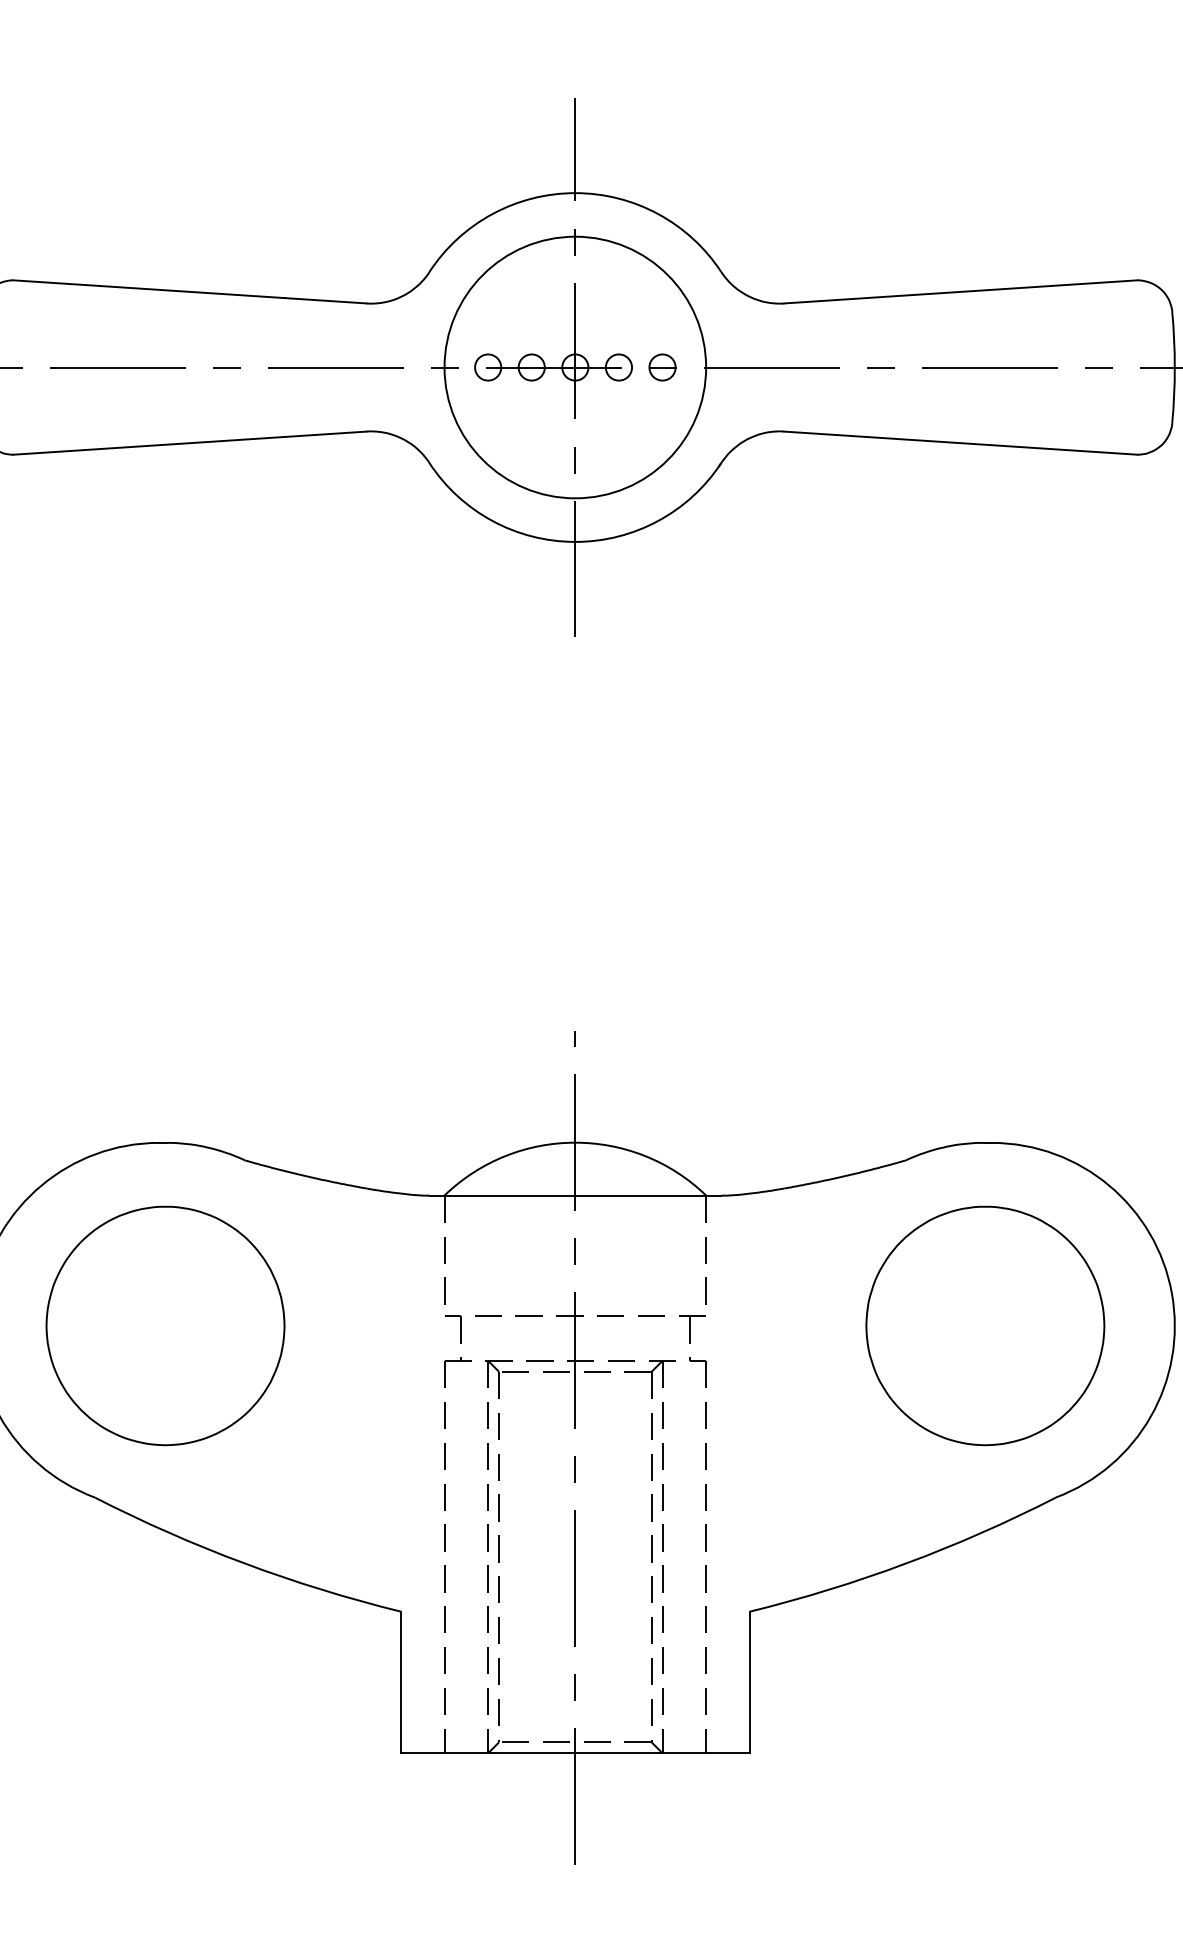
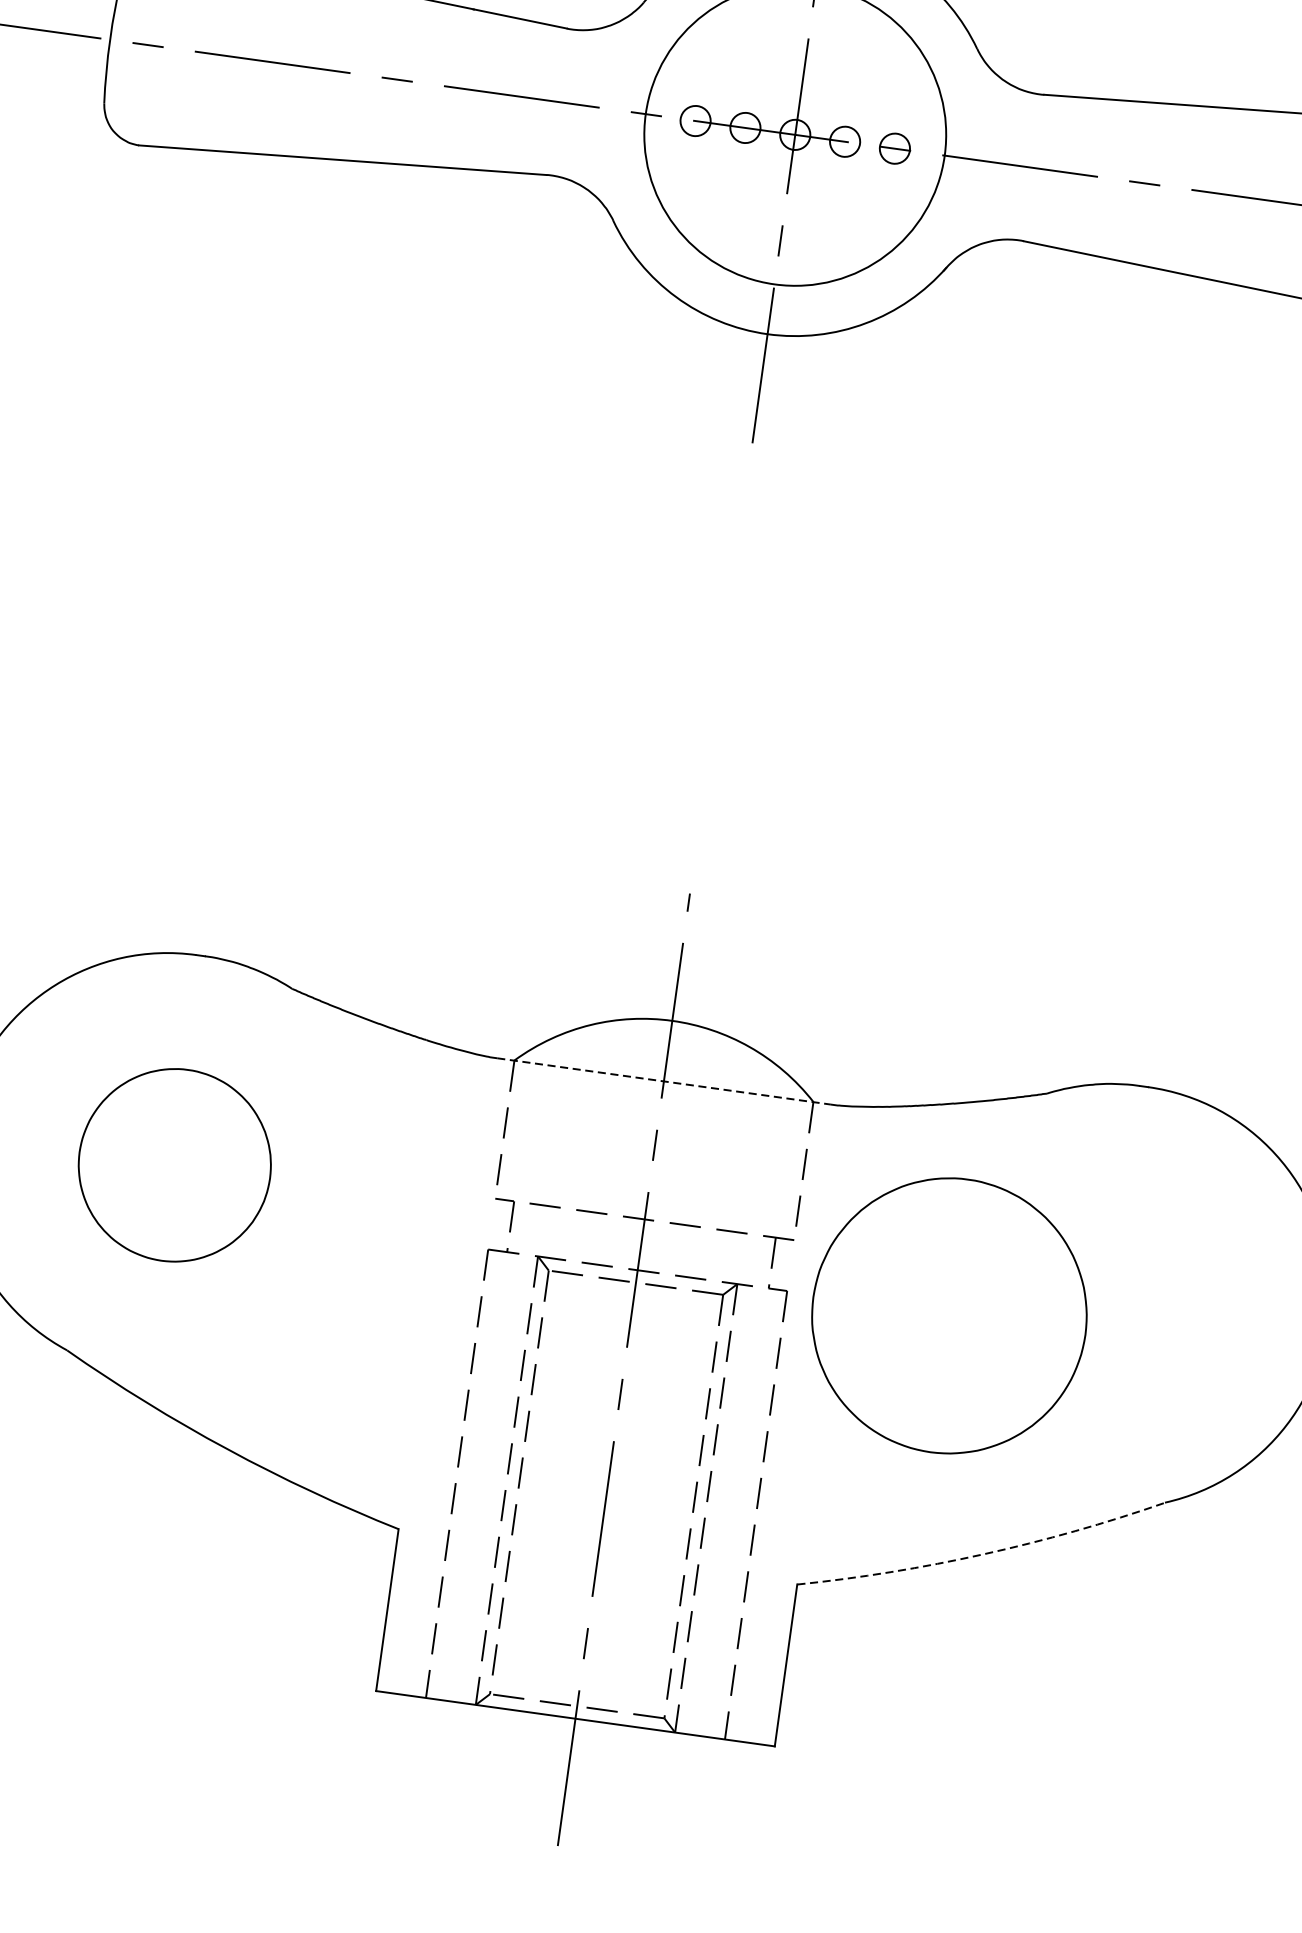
line: (575, 1195) -> (664, 1081), solid -> dashed
part: (165, 1325) -> (174, 1164), size x0.7
part: (985, 1325) -> (949, 1315), moved
arc: (906, 1563) -> (984, 1554), solid -> dashed

